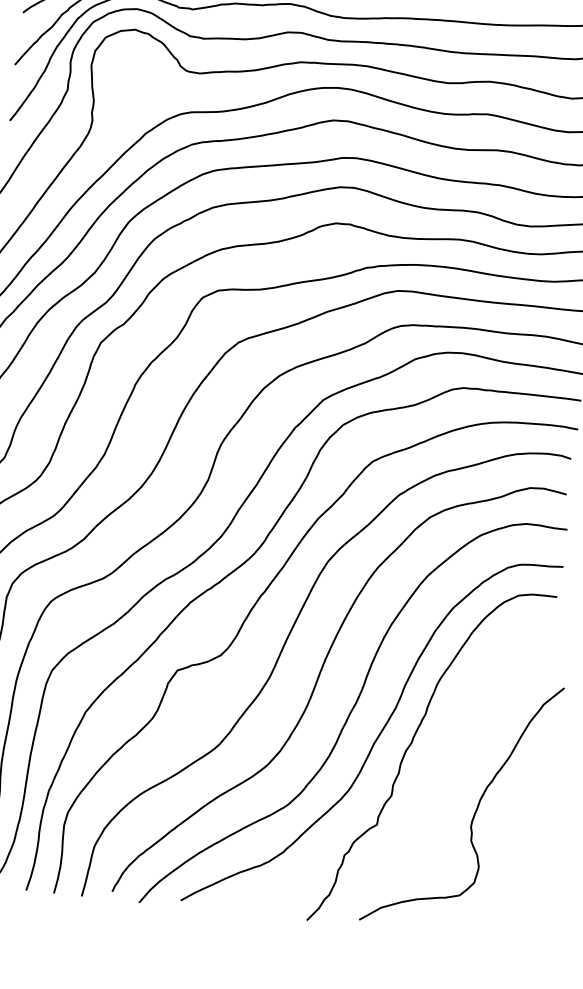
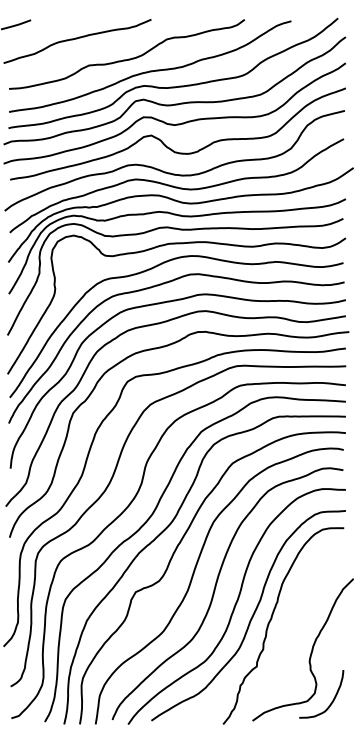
curve: (502, 900) -> (331, 701), added

